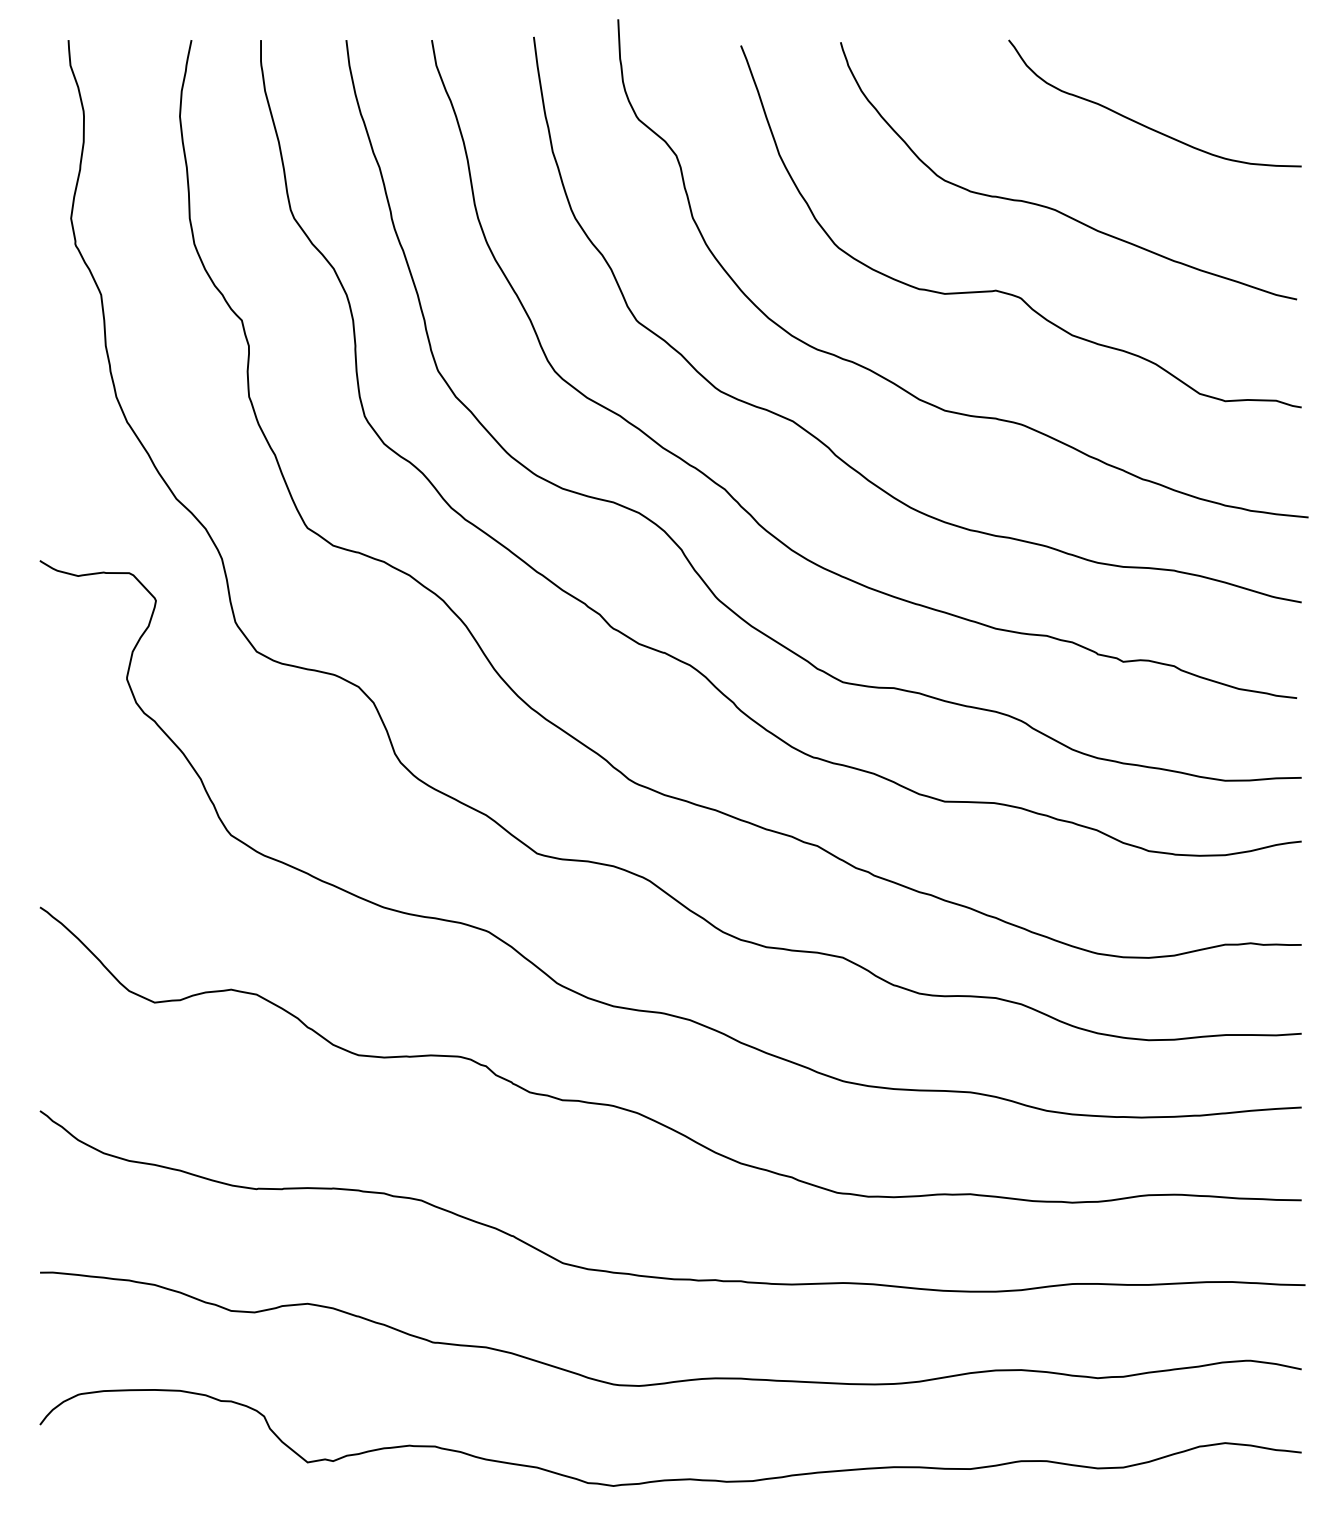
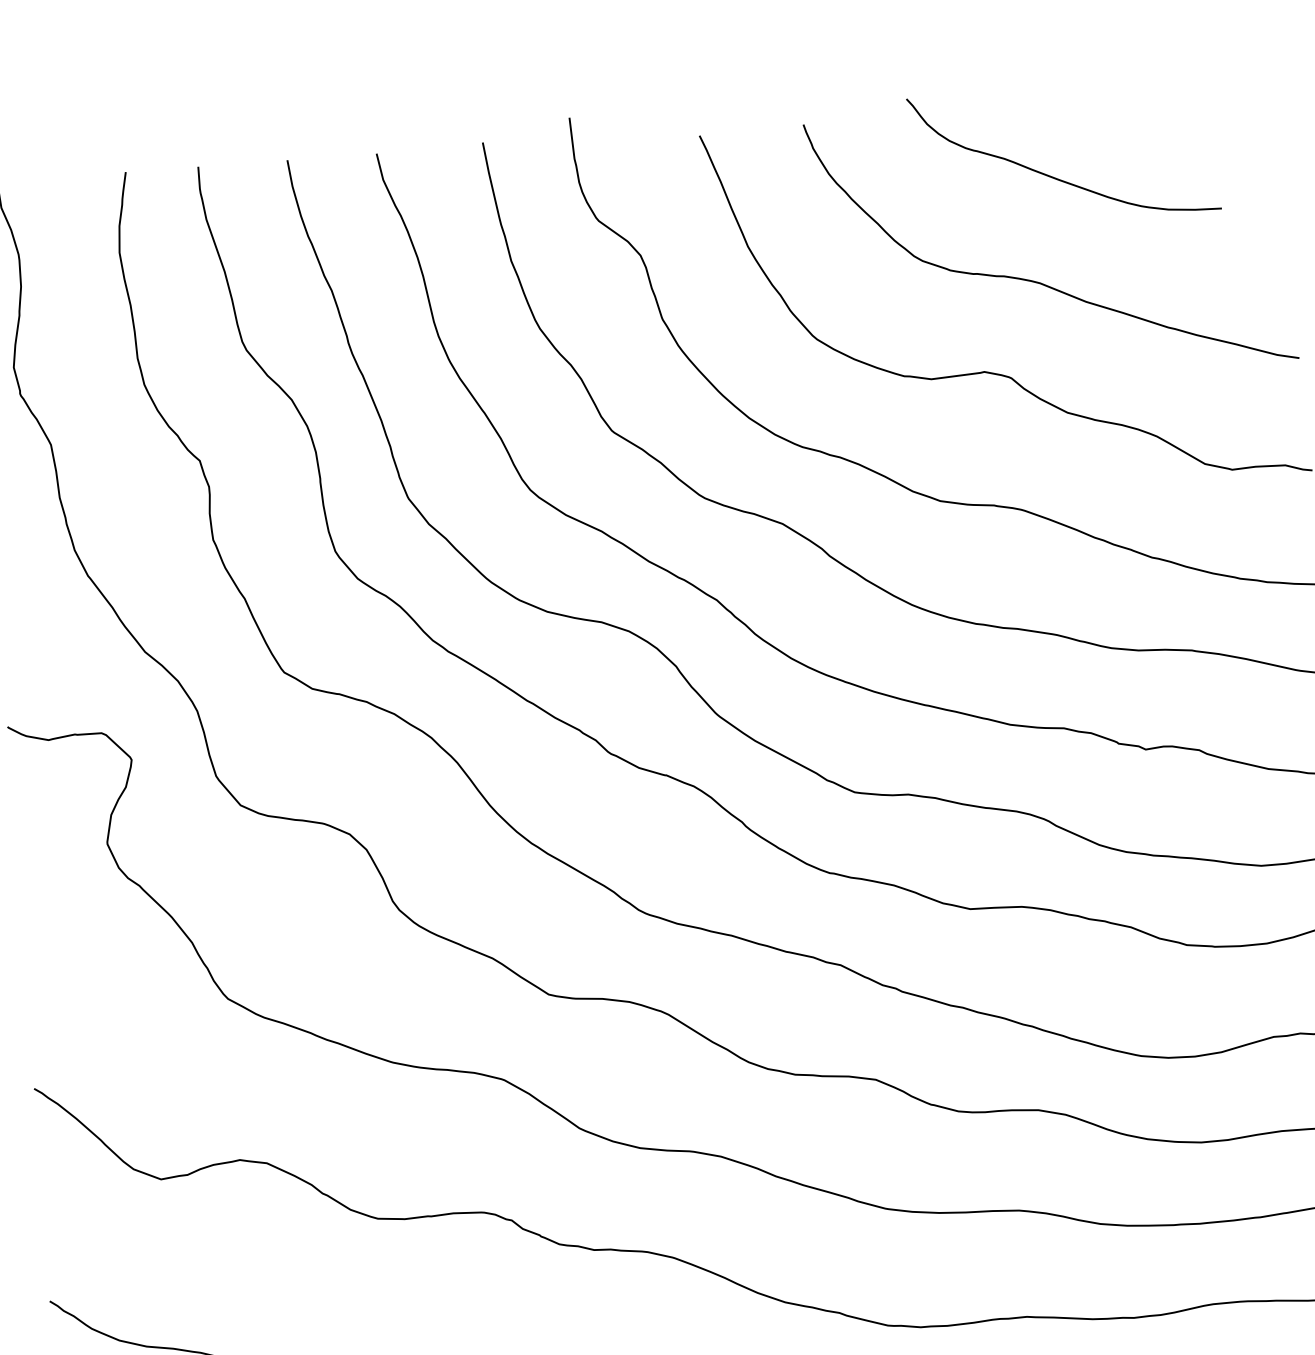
curve: (1146, 125) -> (1056, 177), moved

